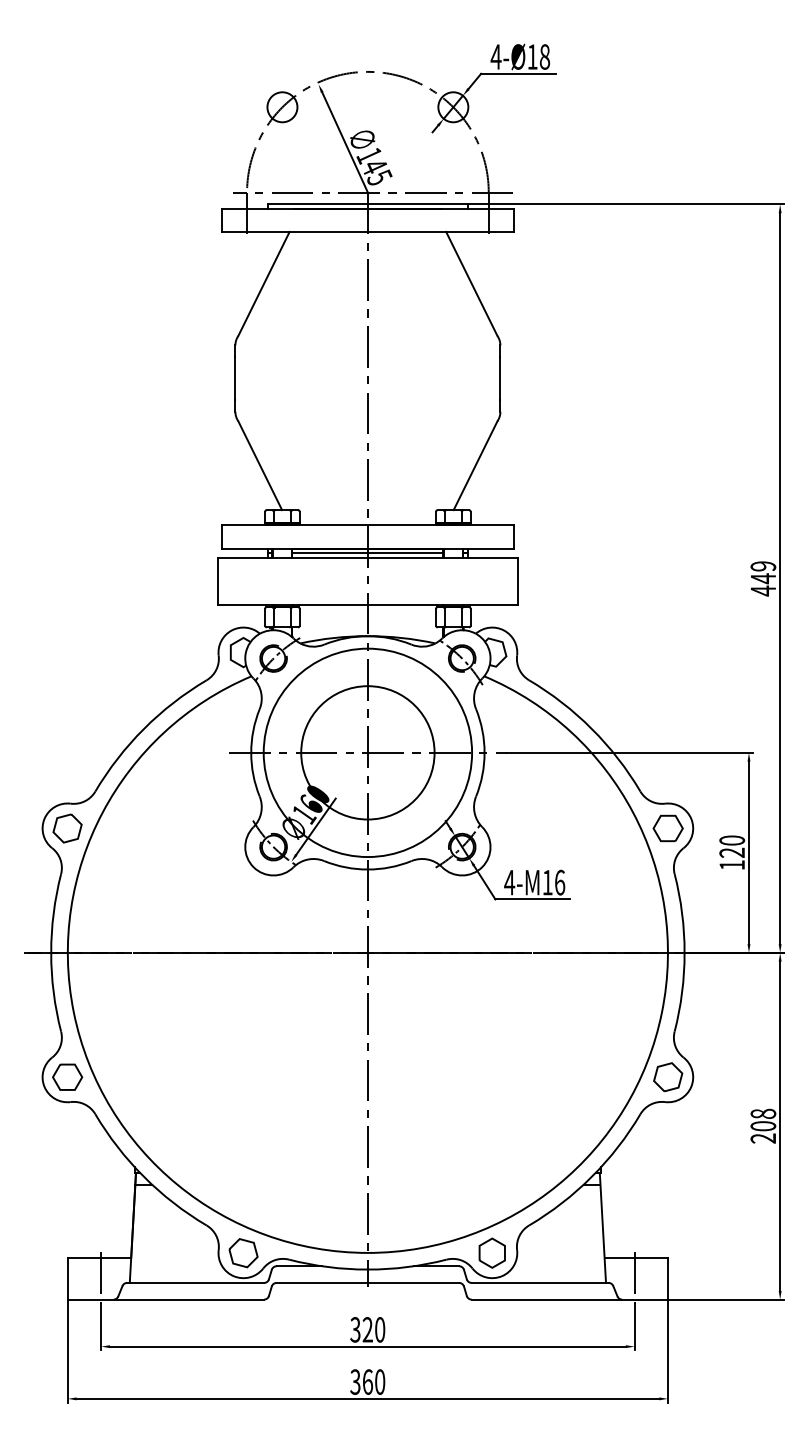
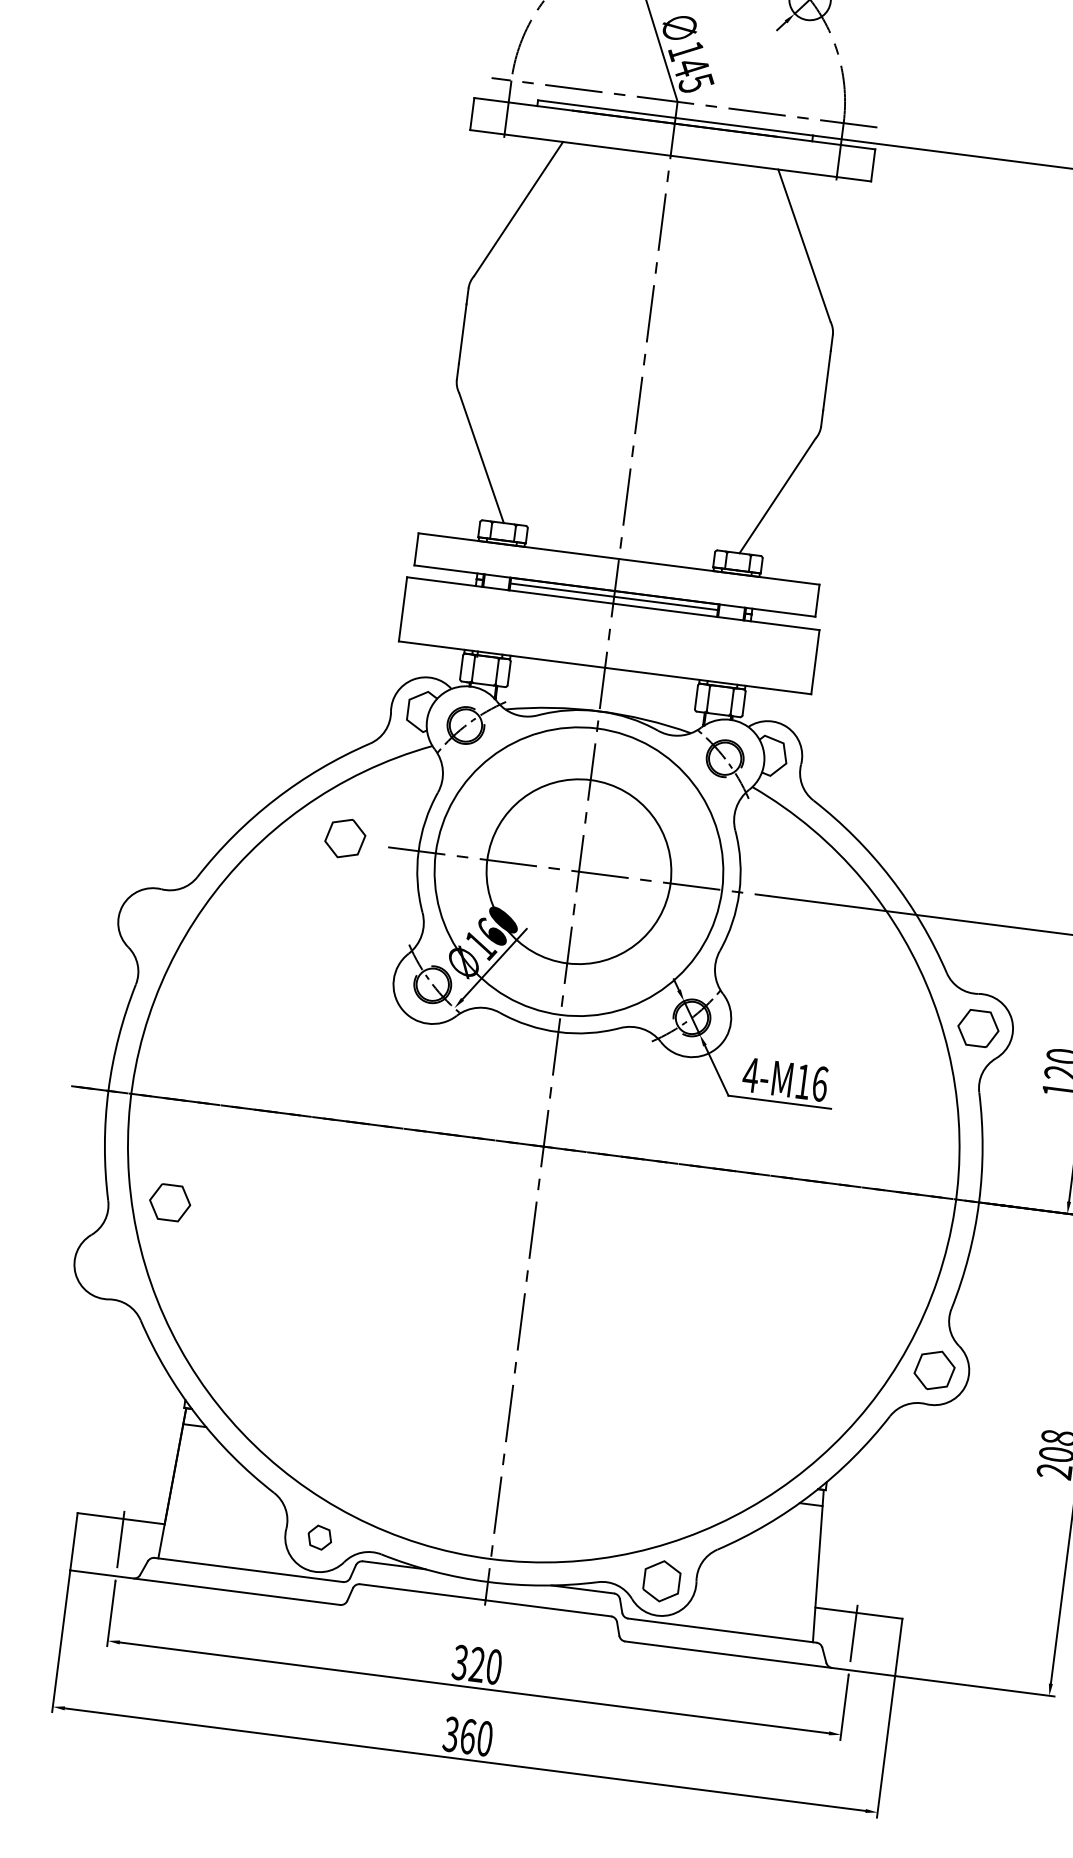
part: (67, 828) -> (345, 838), moved
part: (67, 1076) -> (170, 1201), moved
part: (243, 1253) -> (319, 1537), size x0.6

